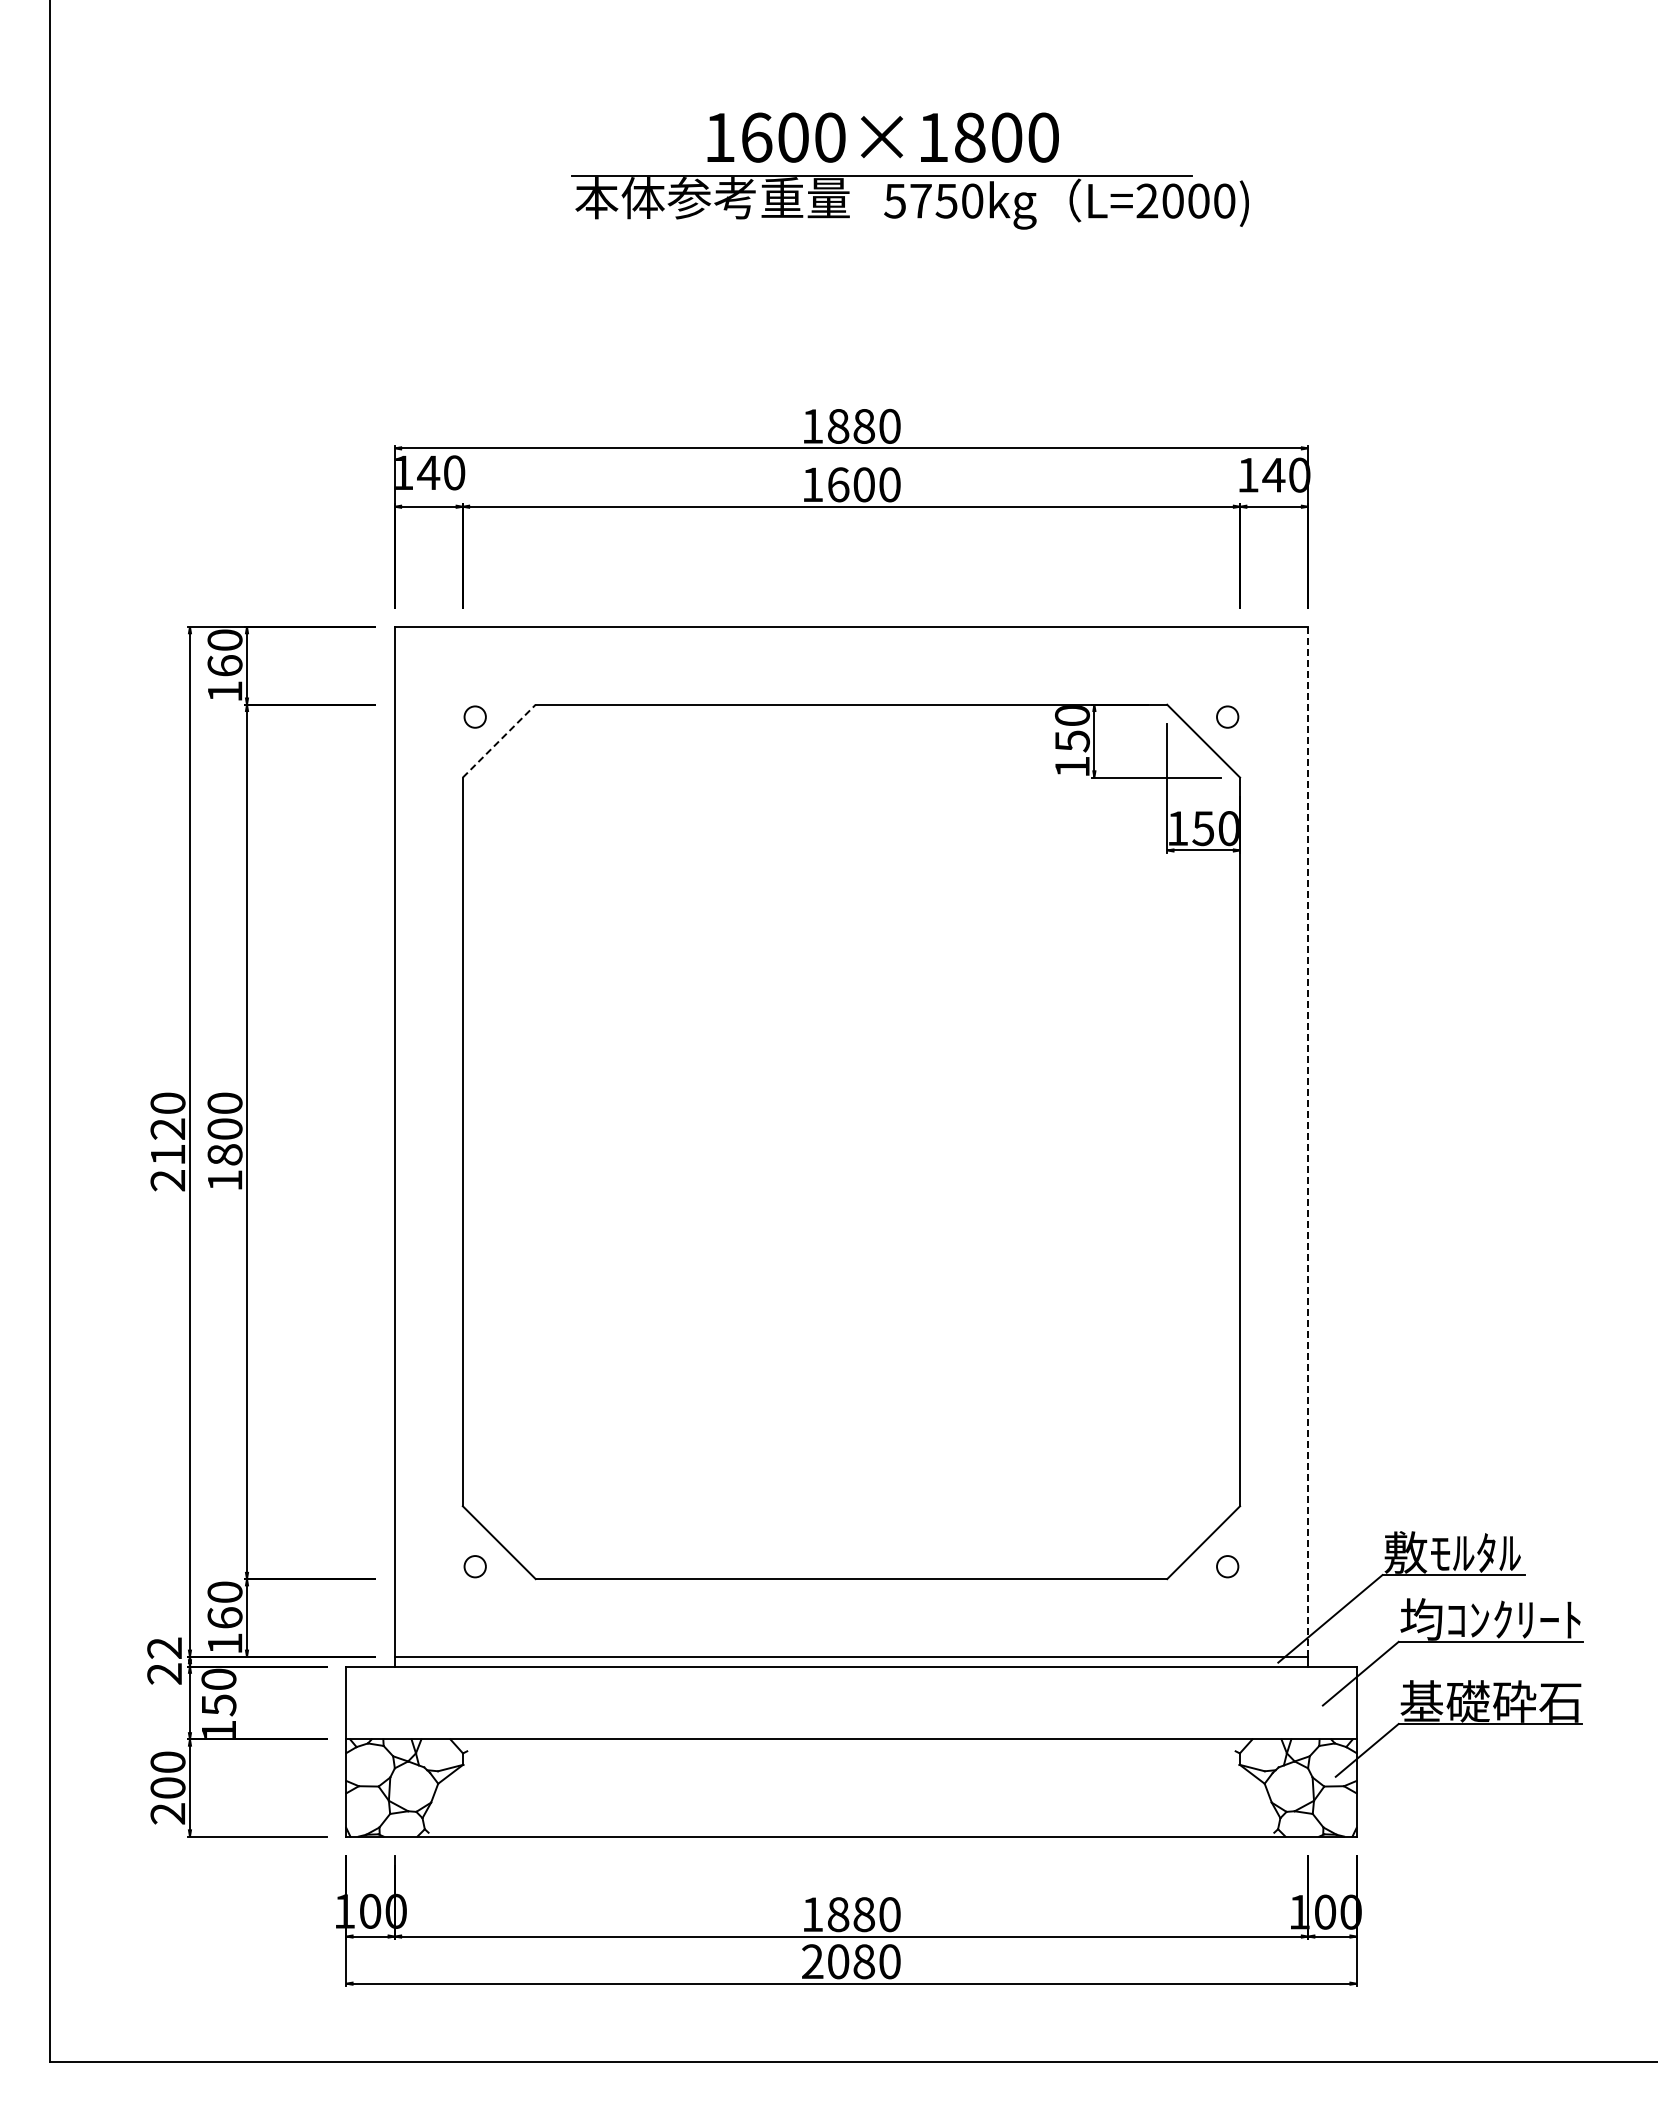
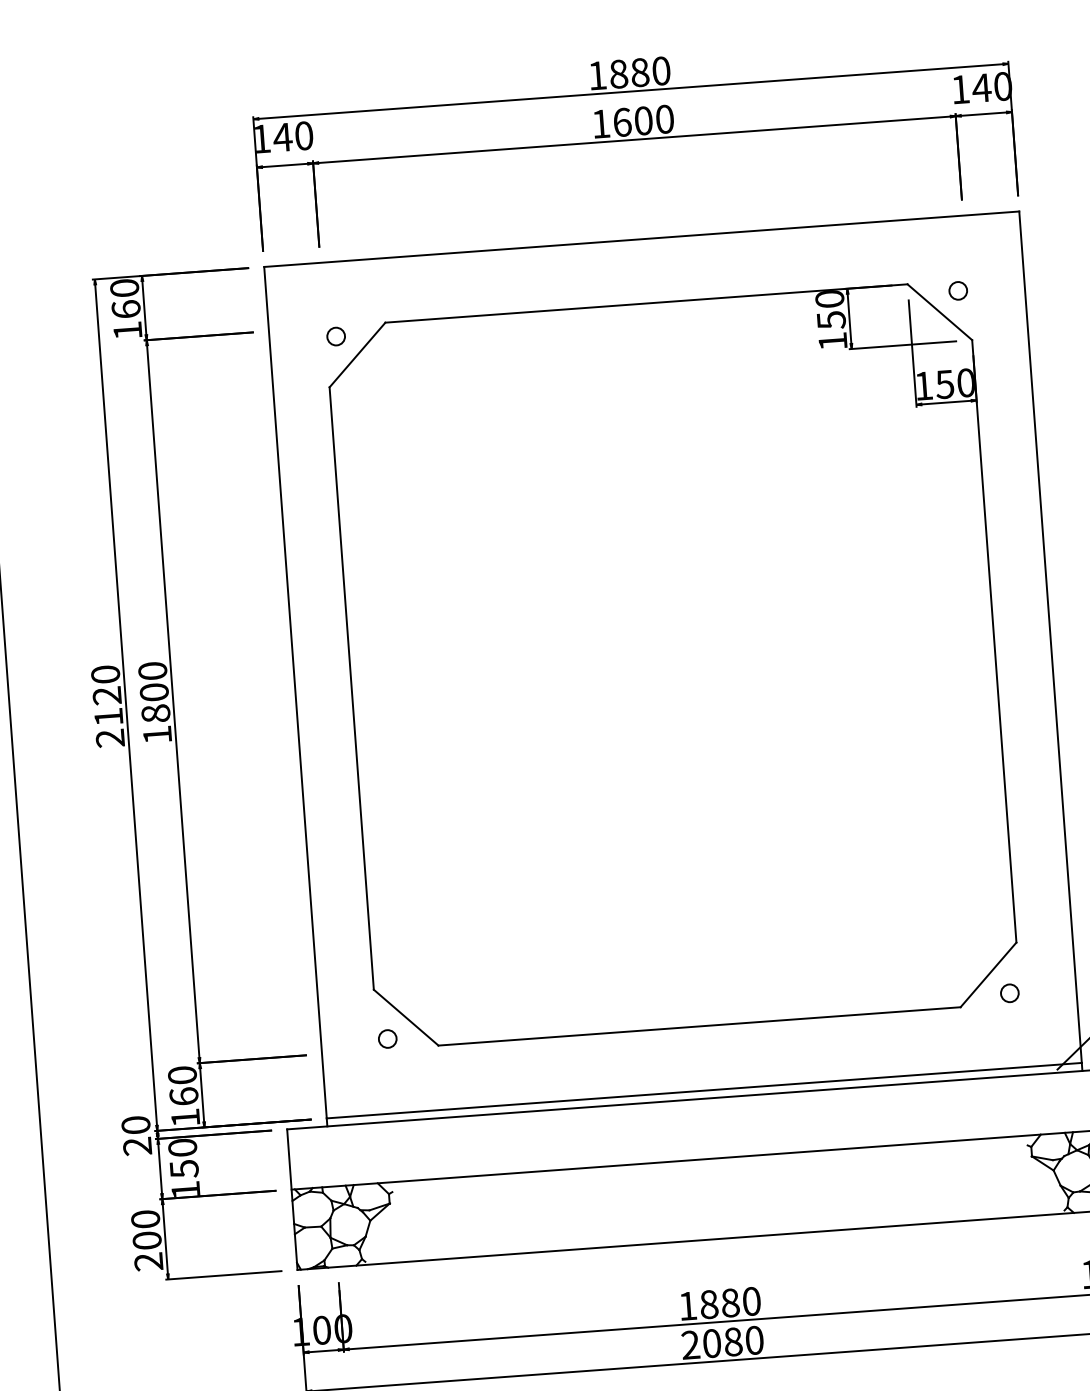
line: (499, 741) -> (357, 355), dashed -> solid
line: (1308, 1141) -> (1050, 636), dashed -> solid
text: (164, 1647) -> (135, 1124), 22 -> 20

